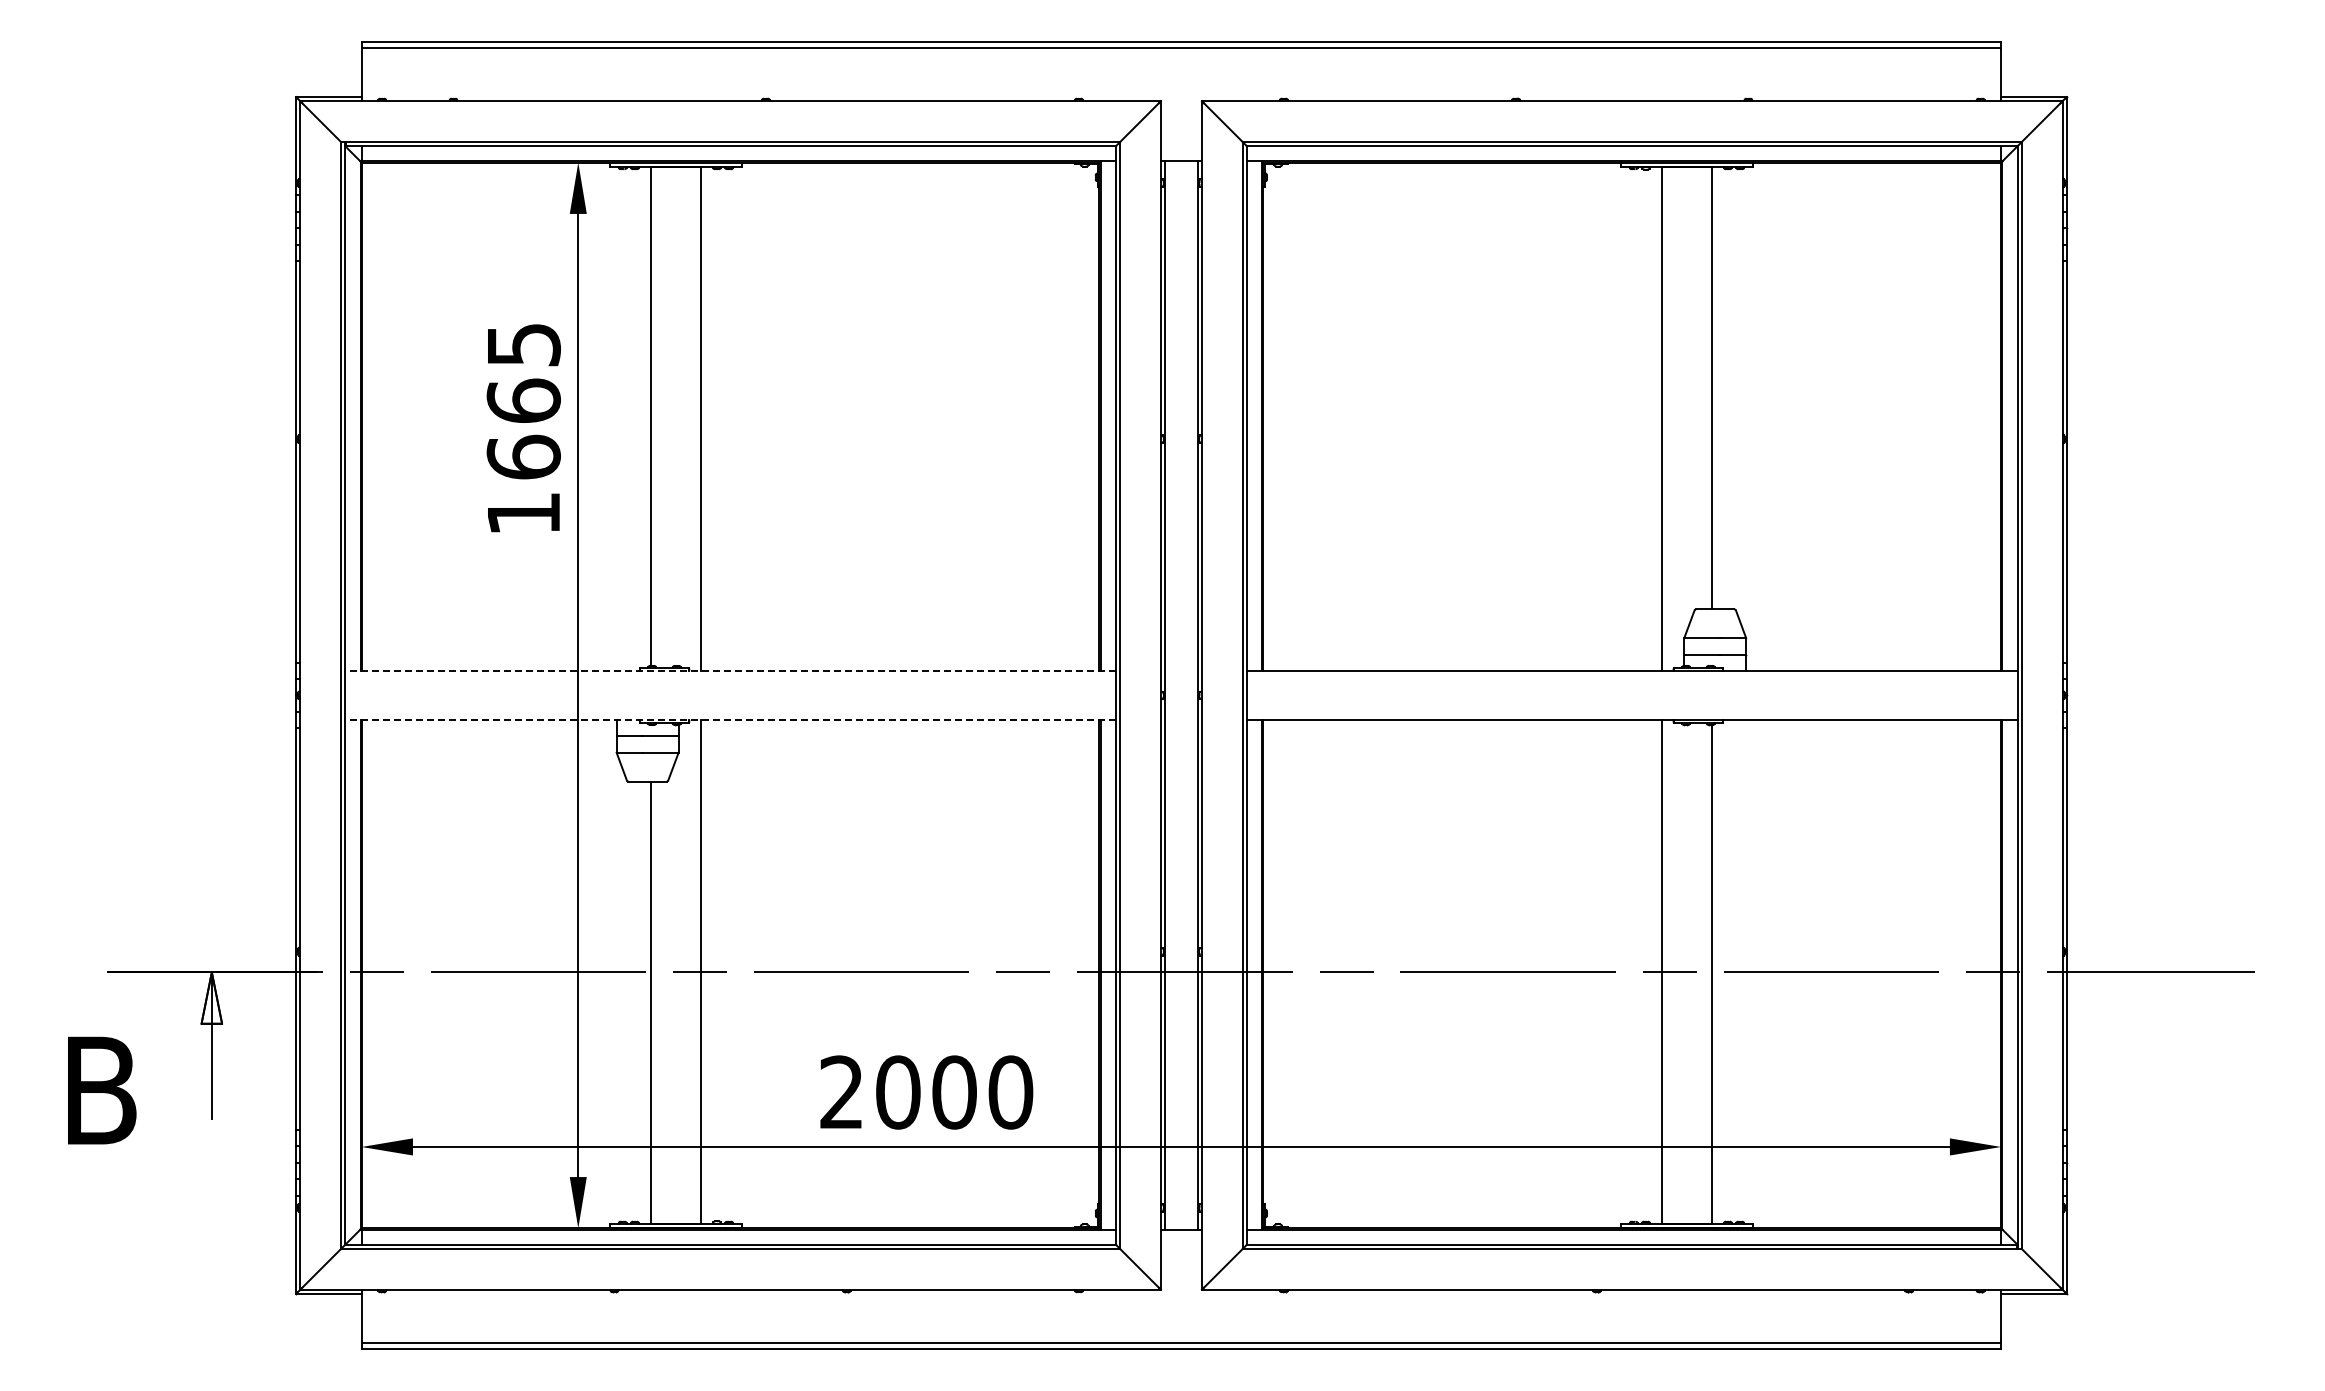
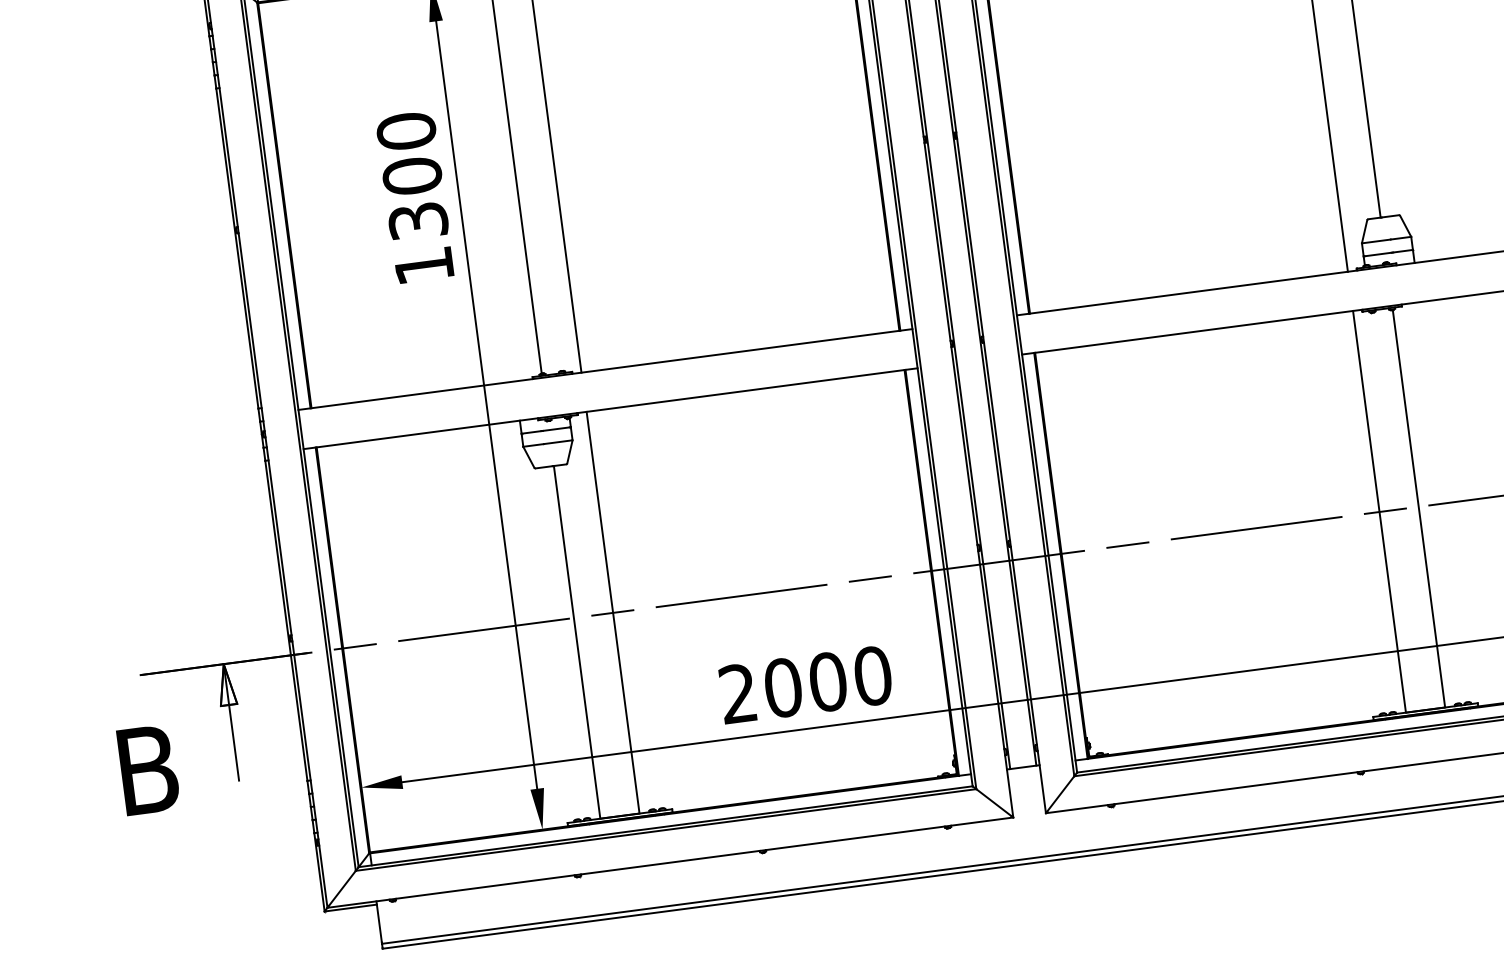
text: (523, 400) -> (412, 175), 1665 -> 1300
line: (730, 670) -> (605, 369), dashed -> solid
line: (730, 720) -> (610, 409), dashed -> solid

